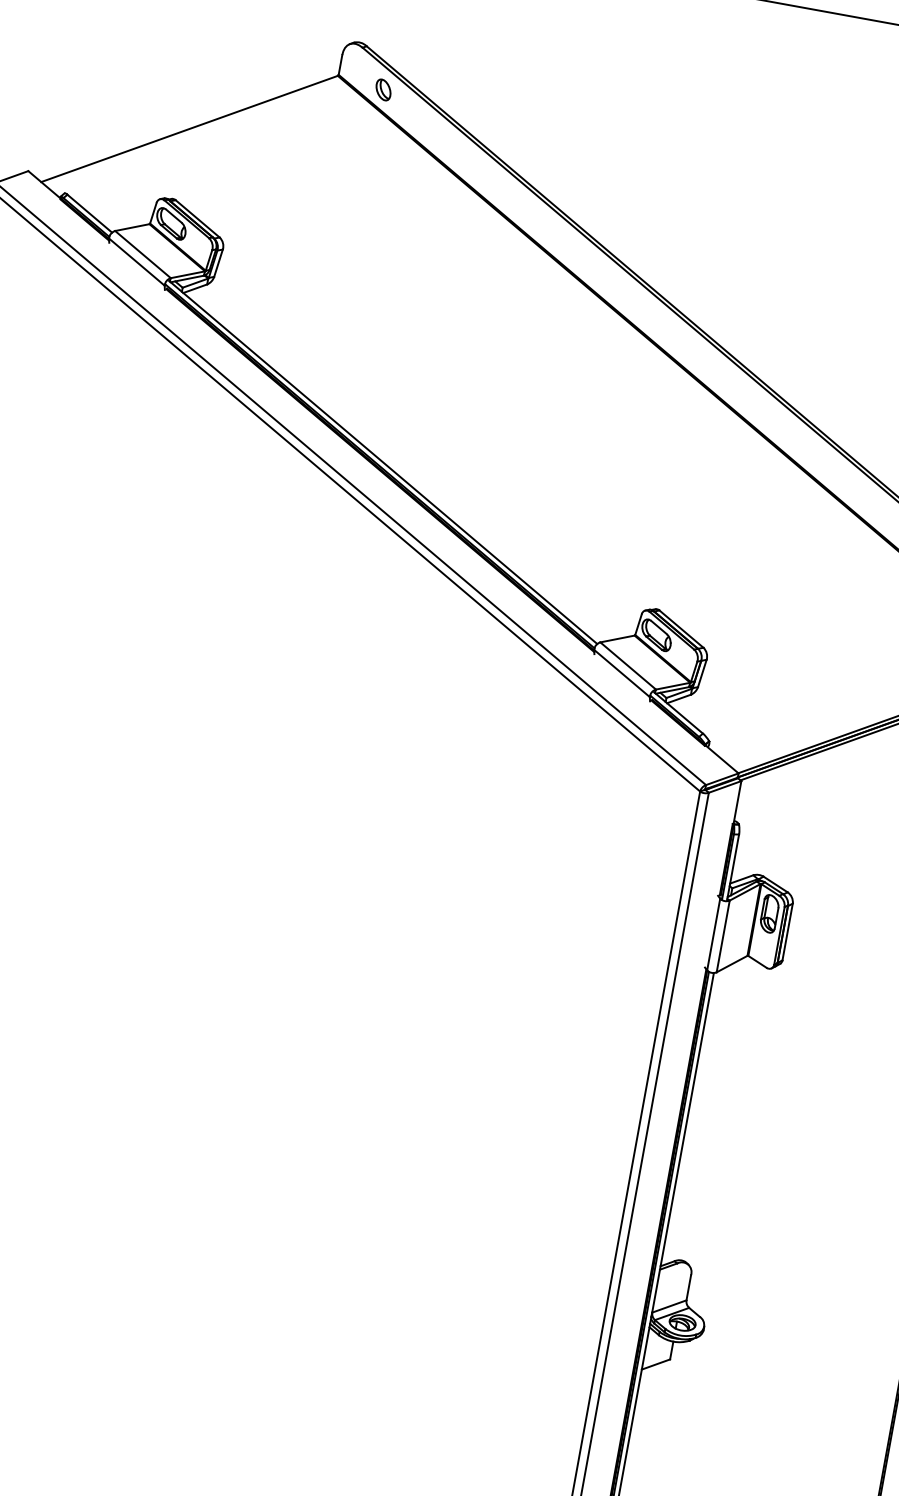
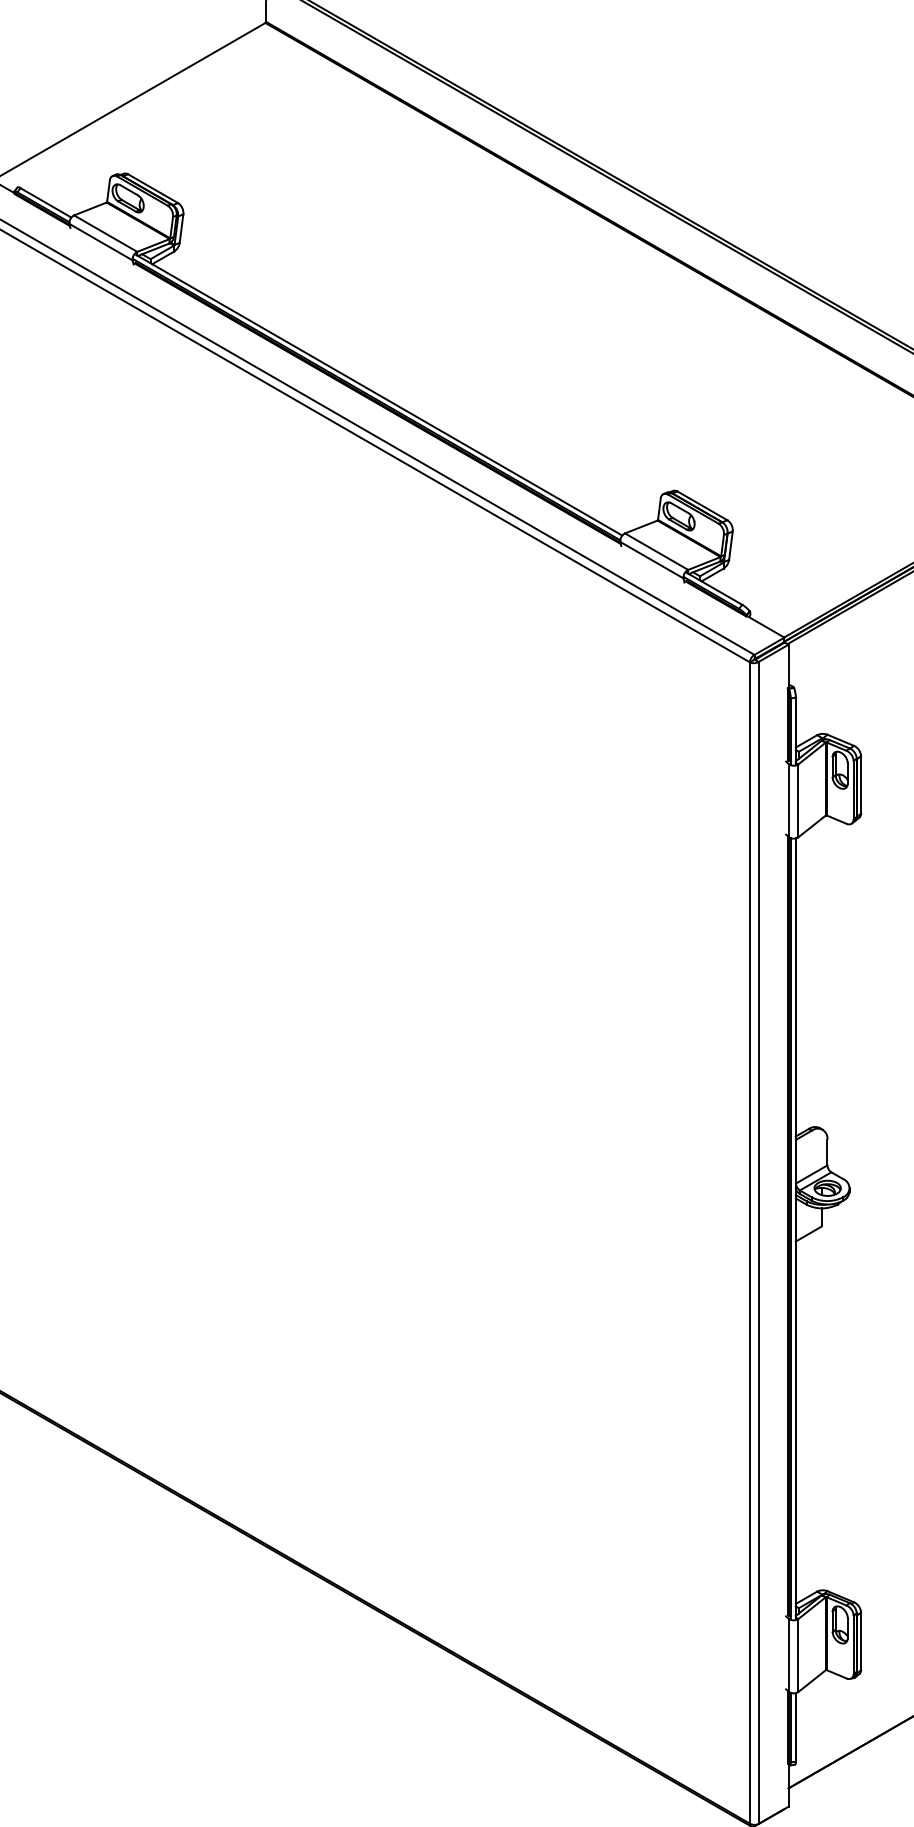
part: (383, 89) -> (312, 28), removed

